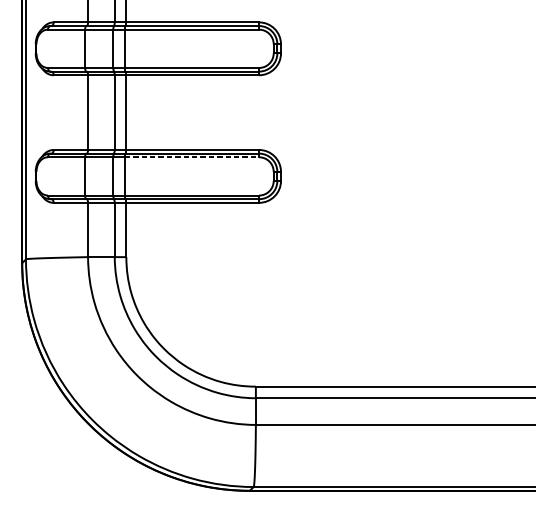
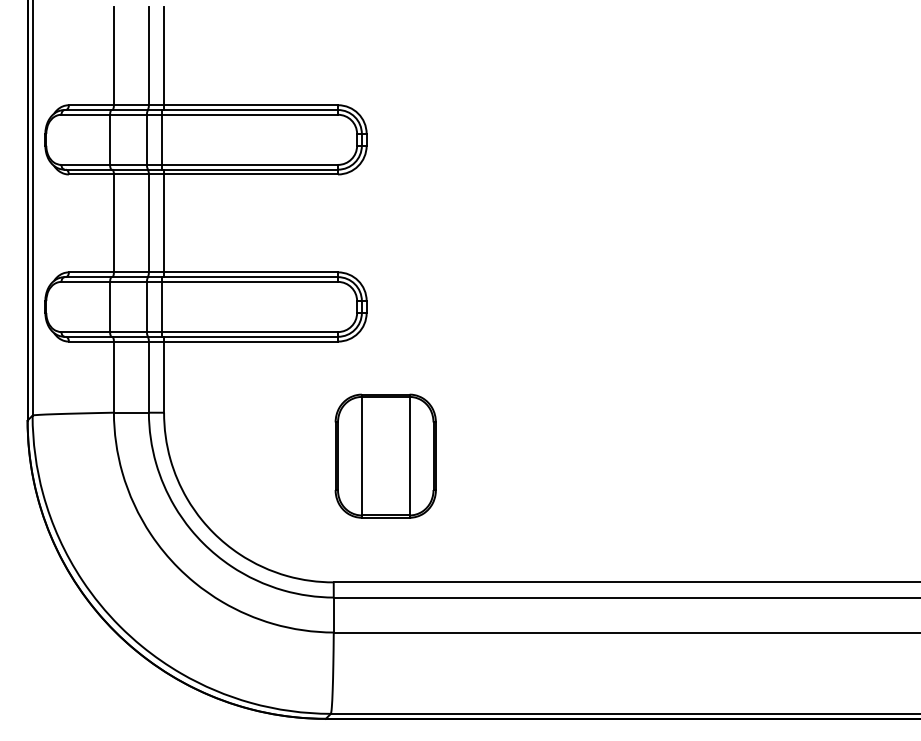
line: (192, 156) -> (250, 281), dashed -> solid
part: (295, 289) -> (385, 455), added

